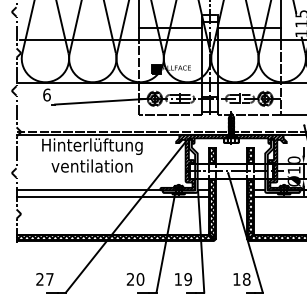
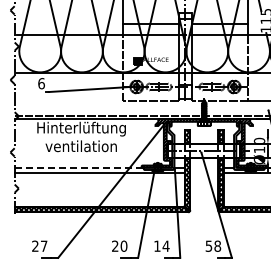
line: (88, 190) -> (78, 167), solid -> dashed
text: (187, 278) -> (165, 245), 19 -> 14
text: (236, 278) -> (208, 245), 18 -> 58

